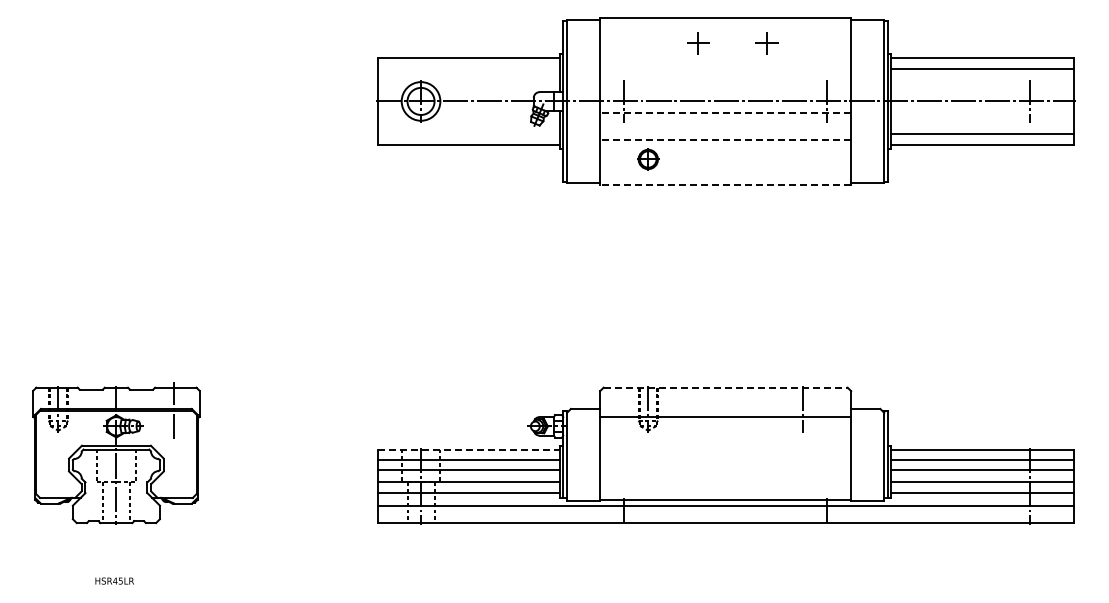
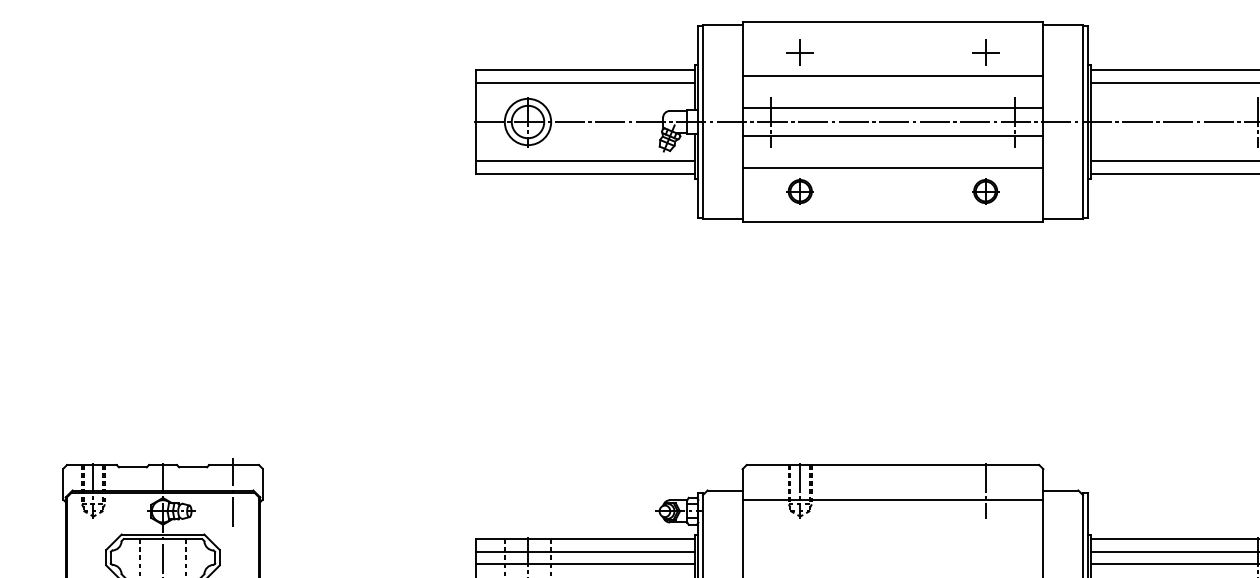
part: (698, 43) -> (800, 52), moved
part: (766, 43) -> (985, 52), moved
line: (725, 62) -> (892, 75), added
line: (468, 68) -> (584, 82), added
line: (725, 89) -> (892, 107), added
line: (725, 113) -> (892, 136), dashed -> solid
line: (468, 134) -> (584, 161), added
line: (725, 140) -> (892, 168), dashed -> solid
part: (802, 159) -> (985, 191), added
line: (725, 184) -> (892, 221), dashed -> solid
line: (726, 387) -> (893, 464), dashed -> solid
line: (469, 449) -> (586, 539), dashed -> solid

